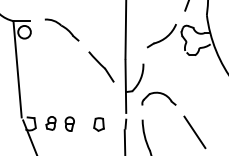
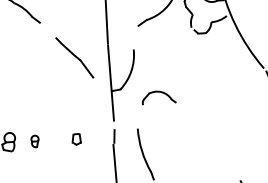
part: (158, 98) -> (158, 97), size x0.7
part: (69, 123) -> (34, 140), size x0.6
part: (98, 124) -> (75, 139), size x0.6
line: (194, 132) -> (212, 141), removed

